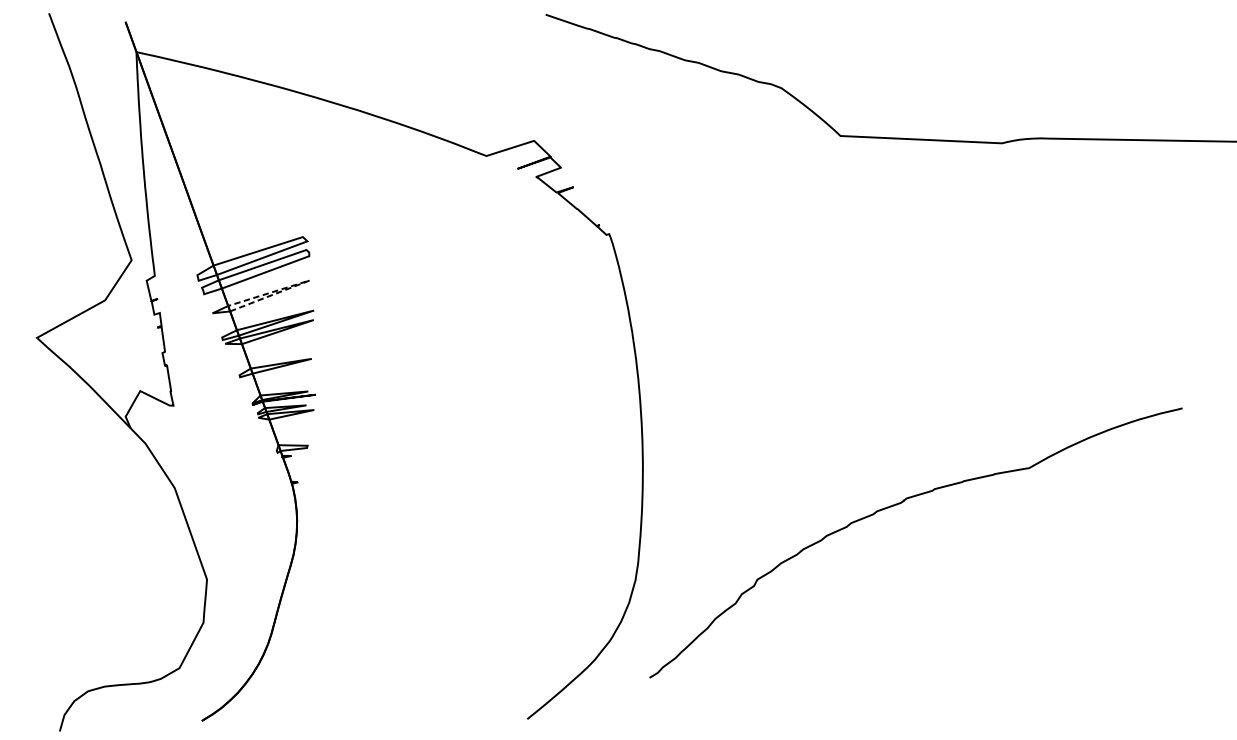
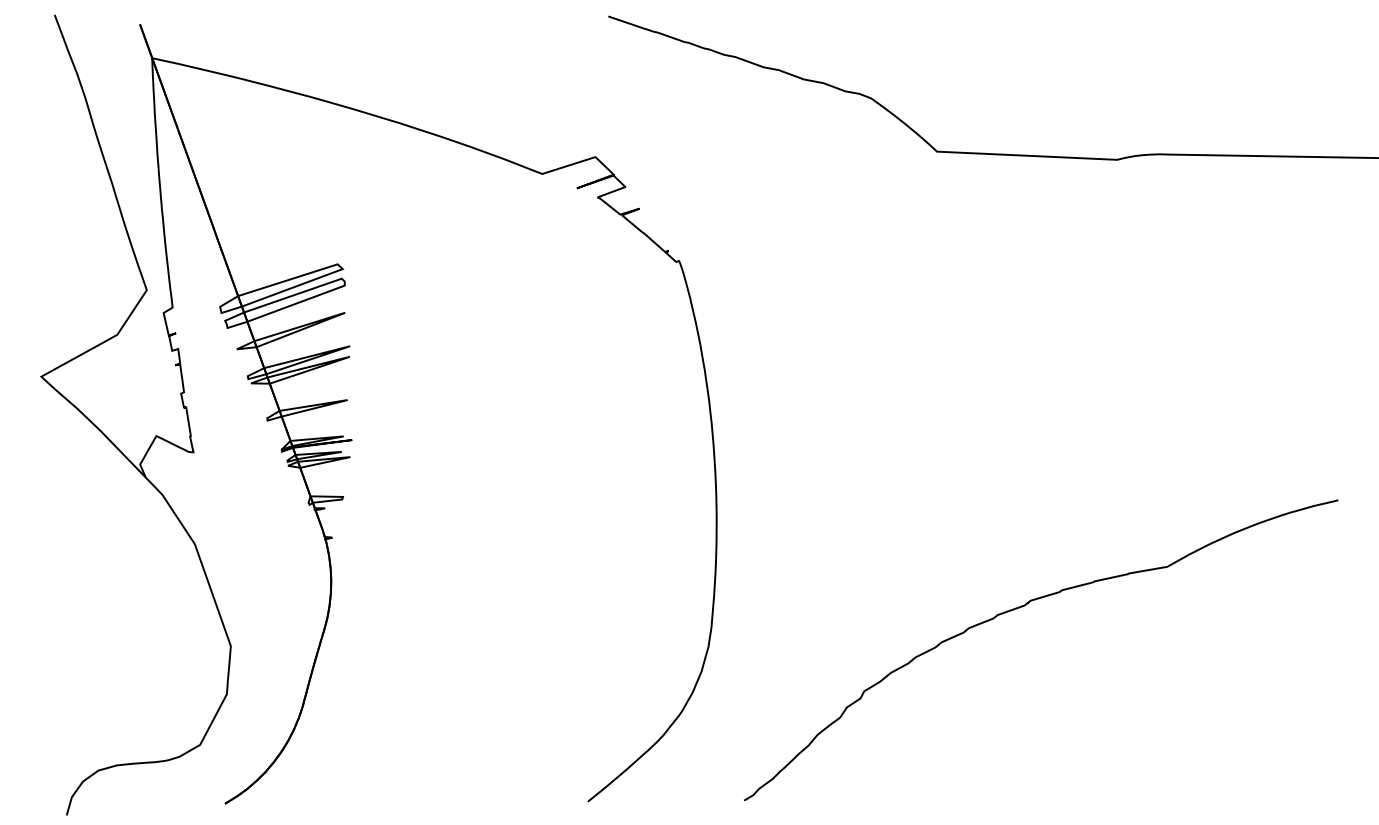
line: (309, 280) -> (345, 312), dashed -> solid
curve: (901, 503) -> (1025, 606), moved

